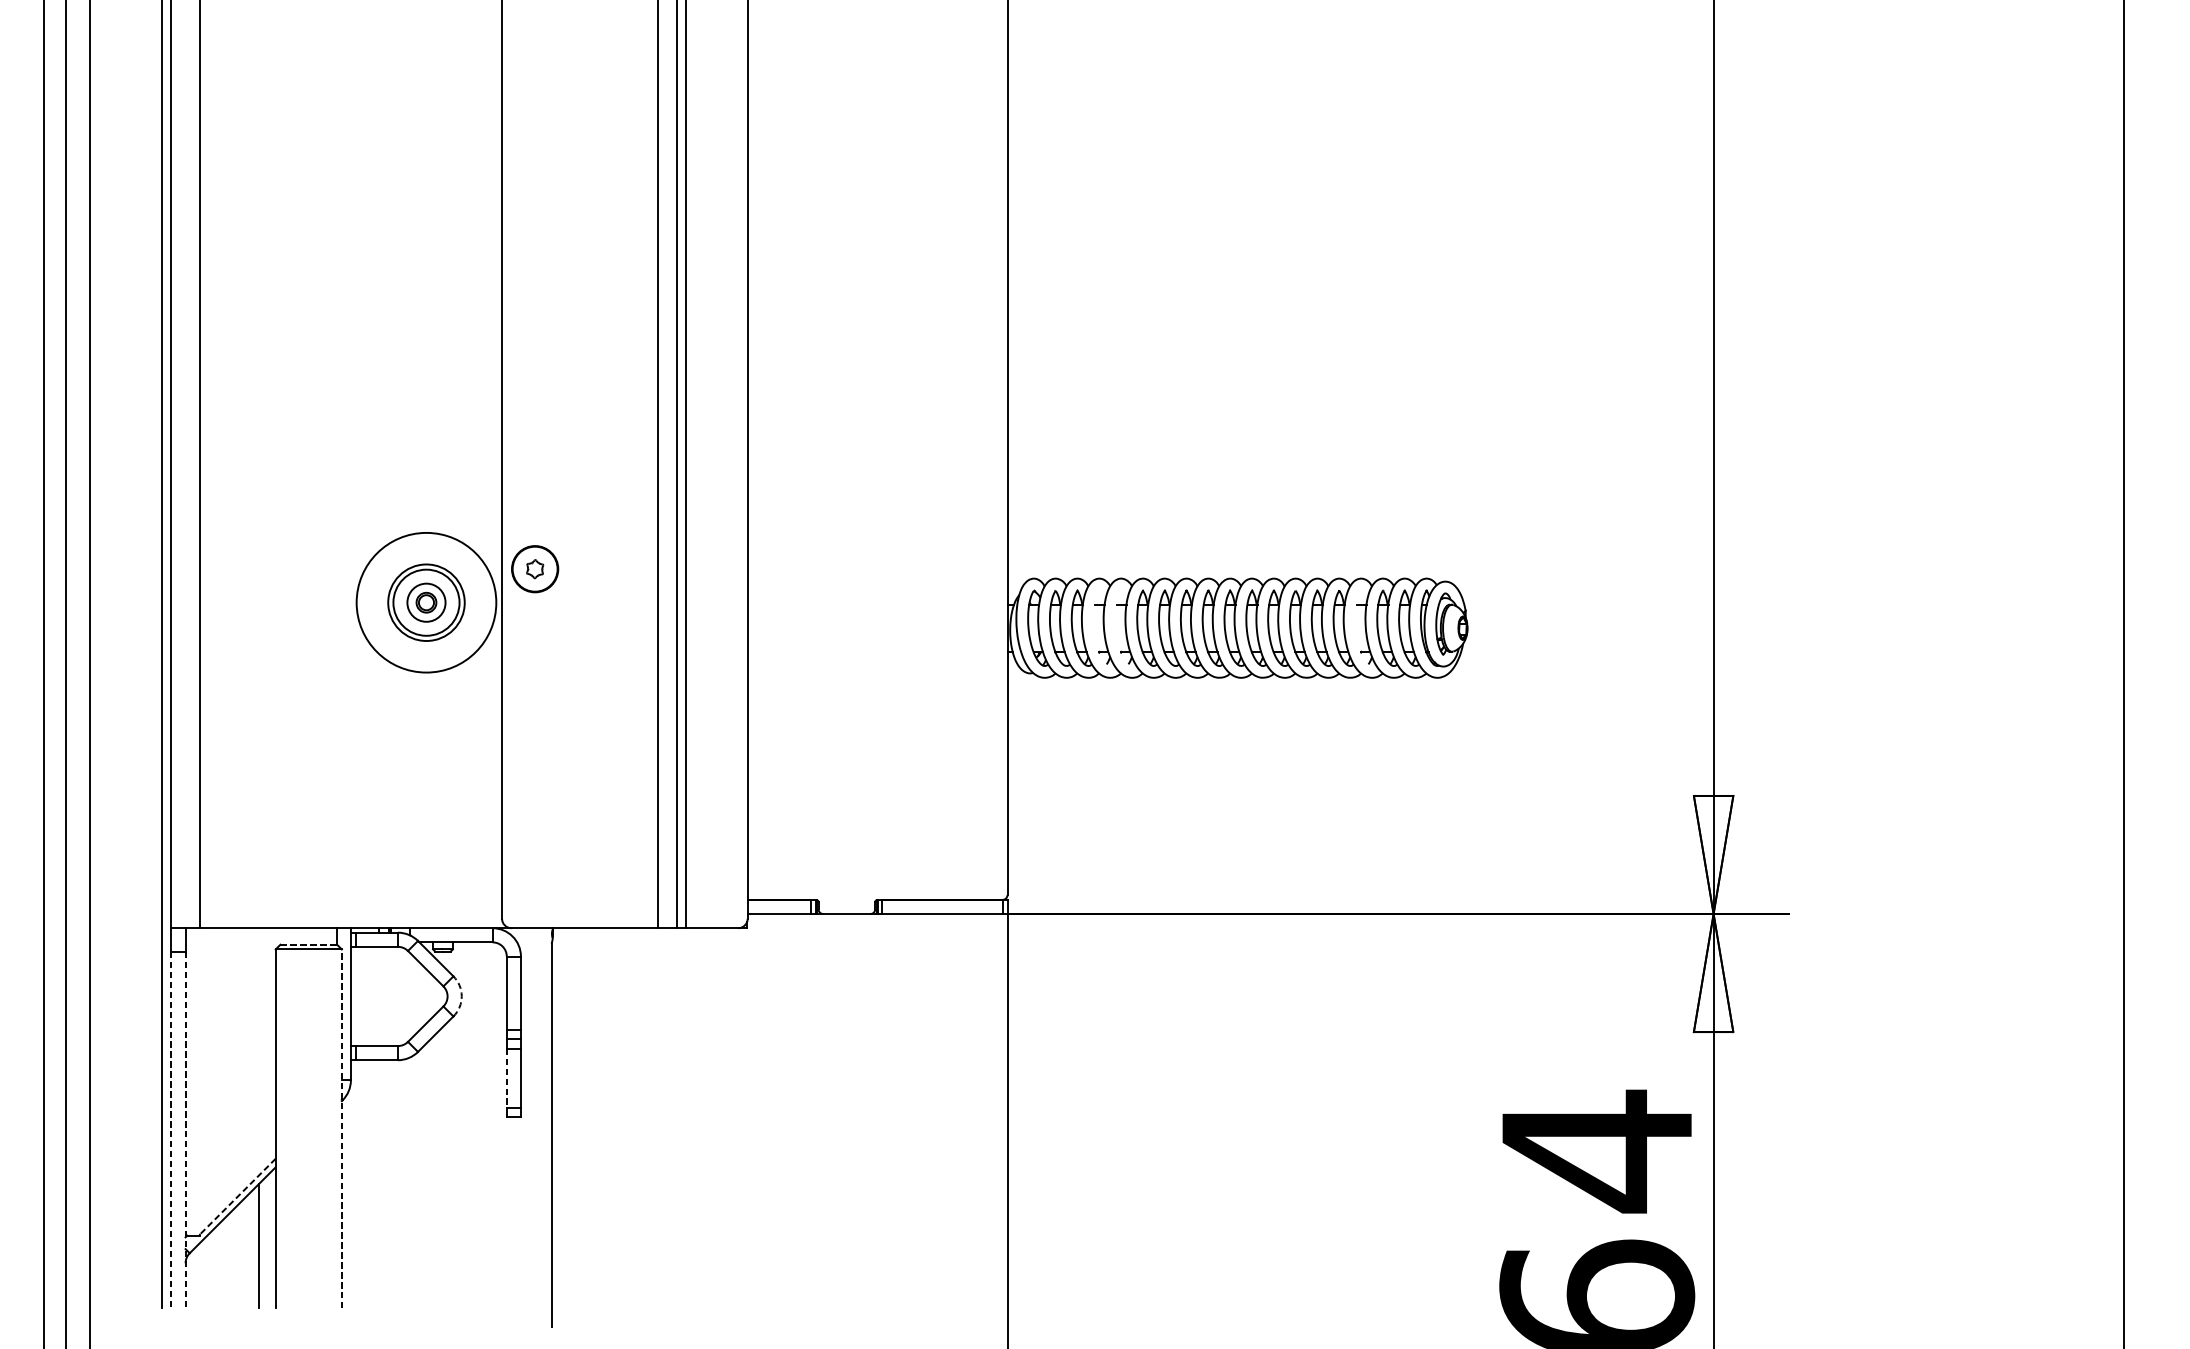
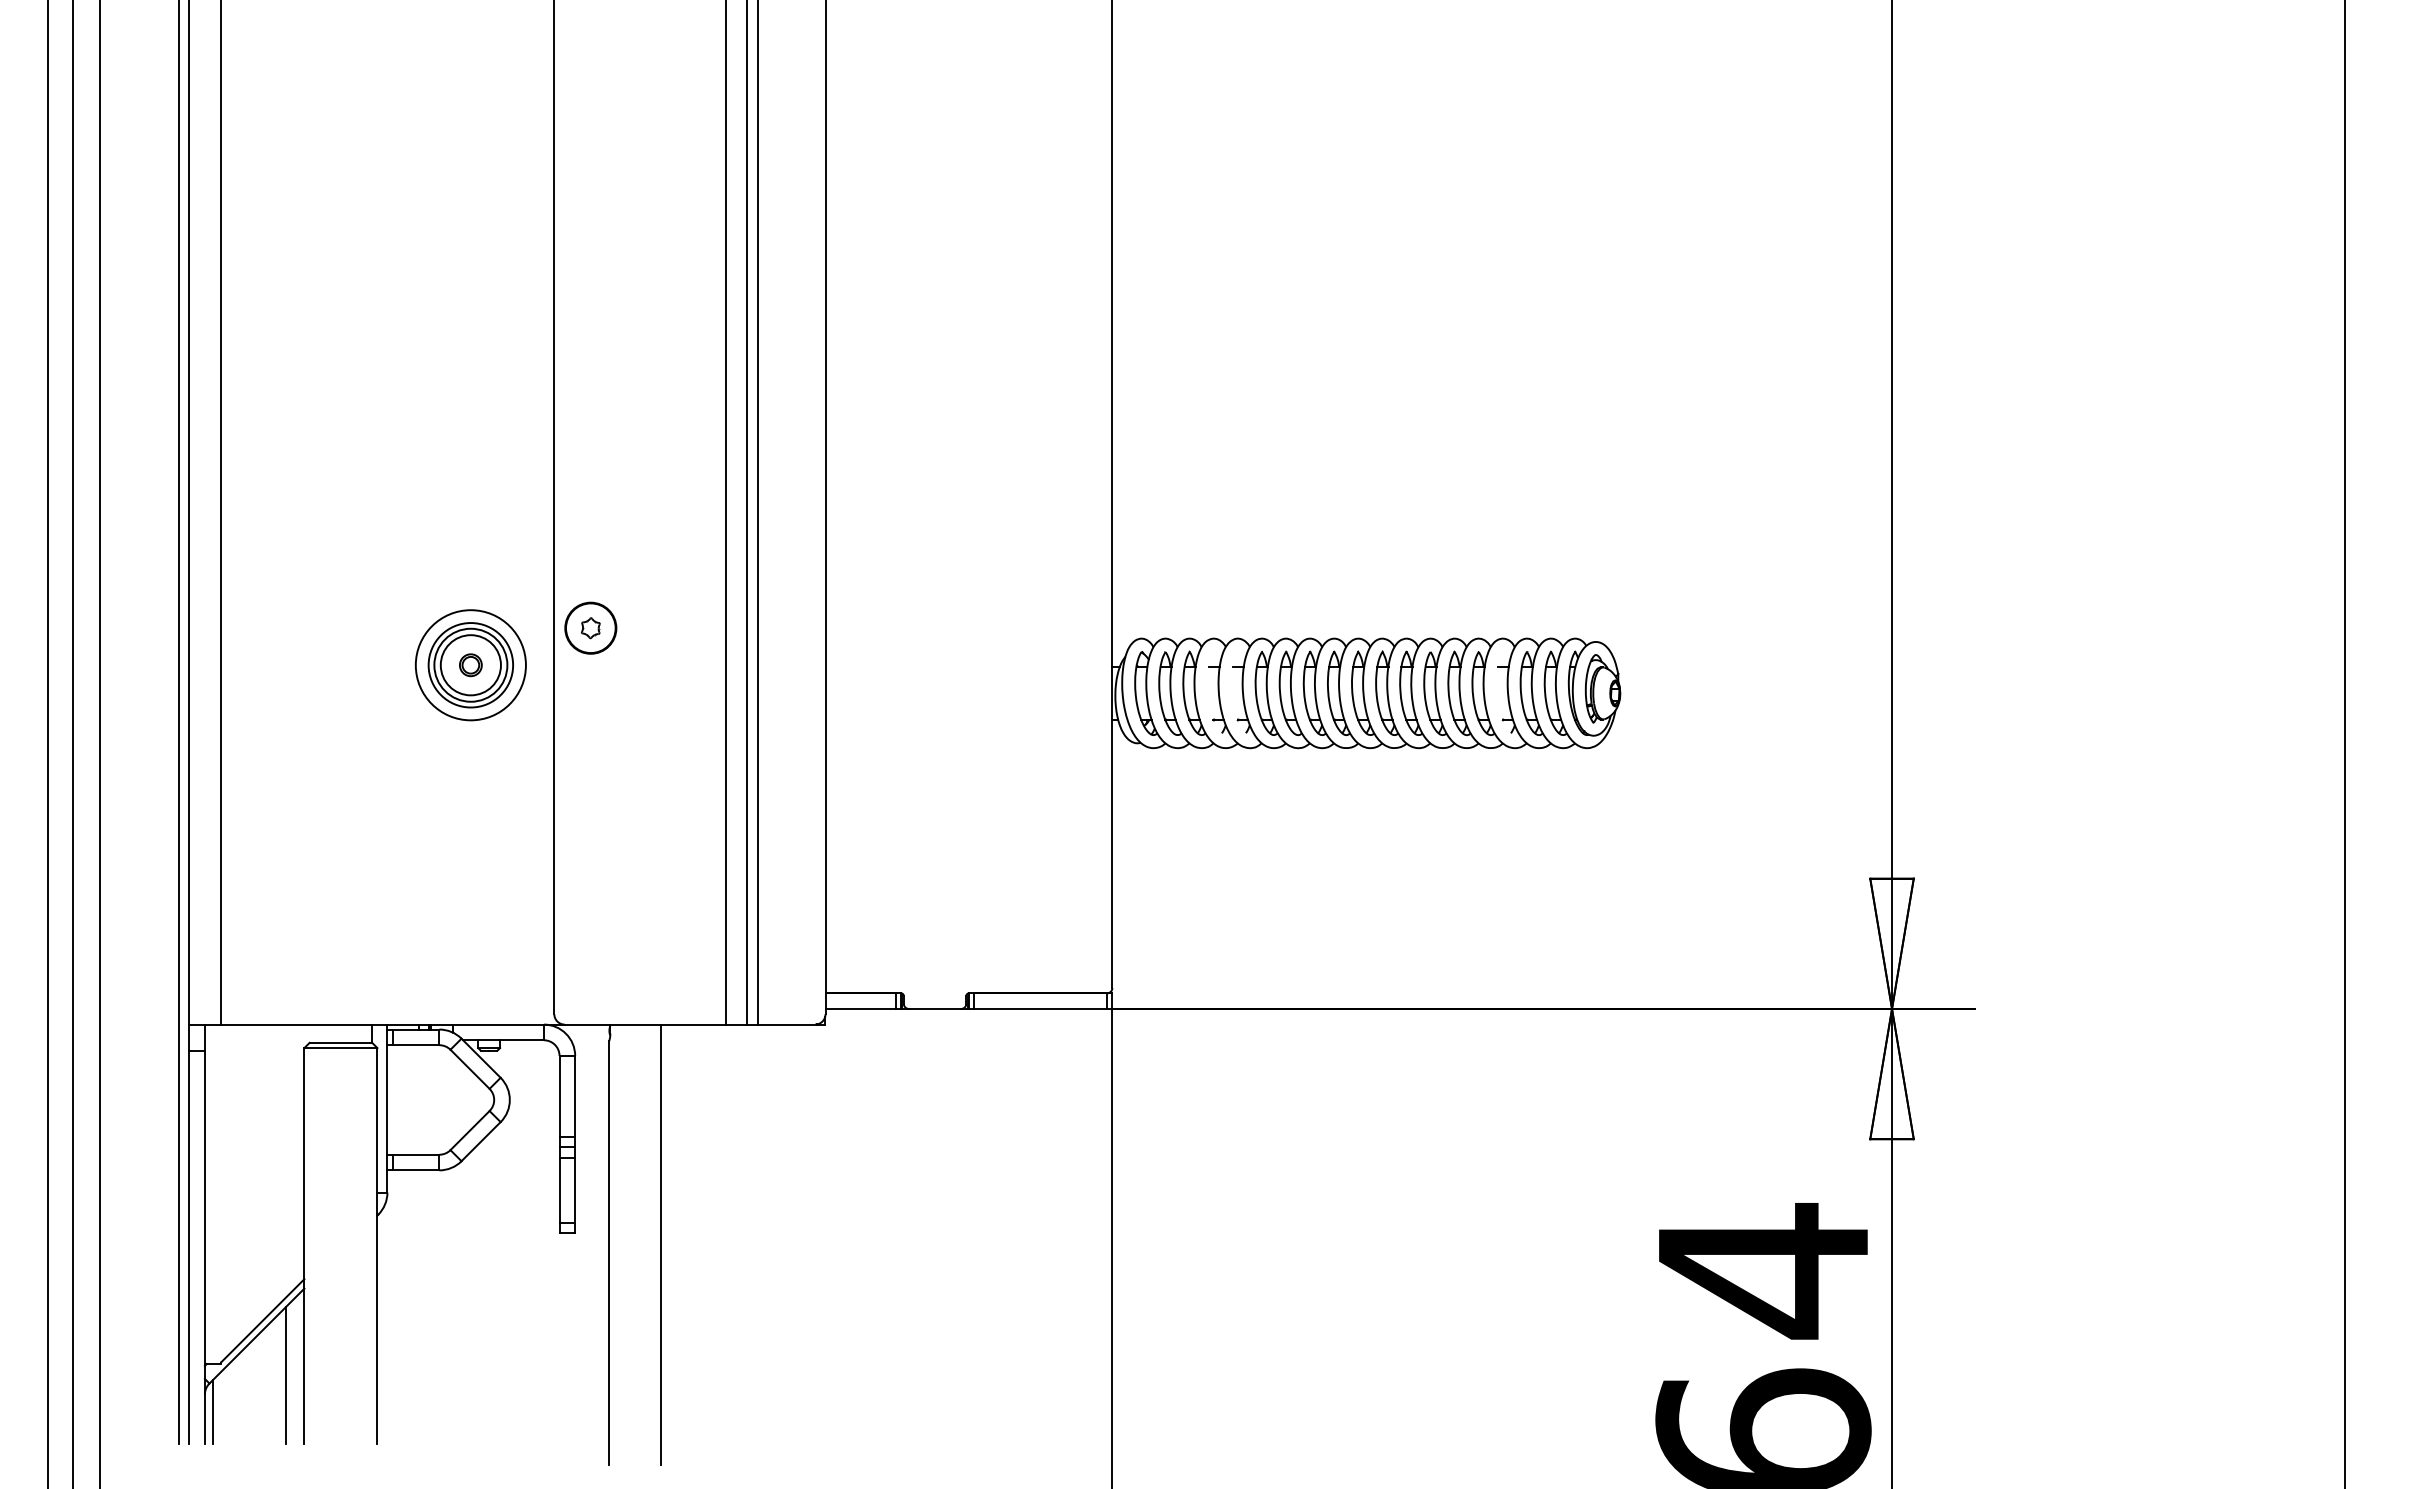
circle: (426, 602) -> (470, 665), size x0.71
circle: (426, 602) -> (470, 665), size x1.43
line: (309, 944) -> (341, 1042), dashed -> solid
arc: (461, 996) -> (509, 1099), dashed -> solid
line: (506, 1078) -> (559, 1190), dashed -> solid
line: (599, 1127) -> (661, 1244), added
line: (341, 1128) -> (377, 1245), dashed -> solid
line: (171, 1130) -> (189, 1247), dashed -> solid
line: (185, 1130) -> (204, 1247), dashed -> solid
line: (237, 1196) -> (262, 1320), dashed -> solid
line: (193, 1278) -> (213, 1411), added

